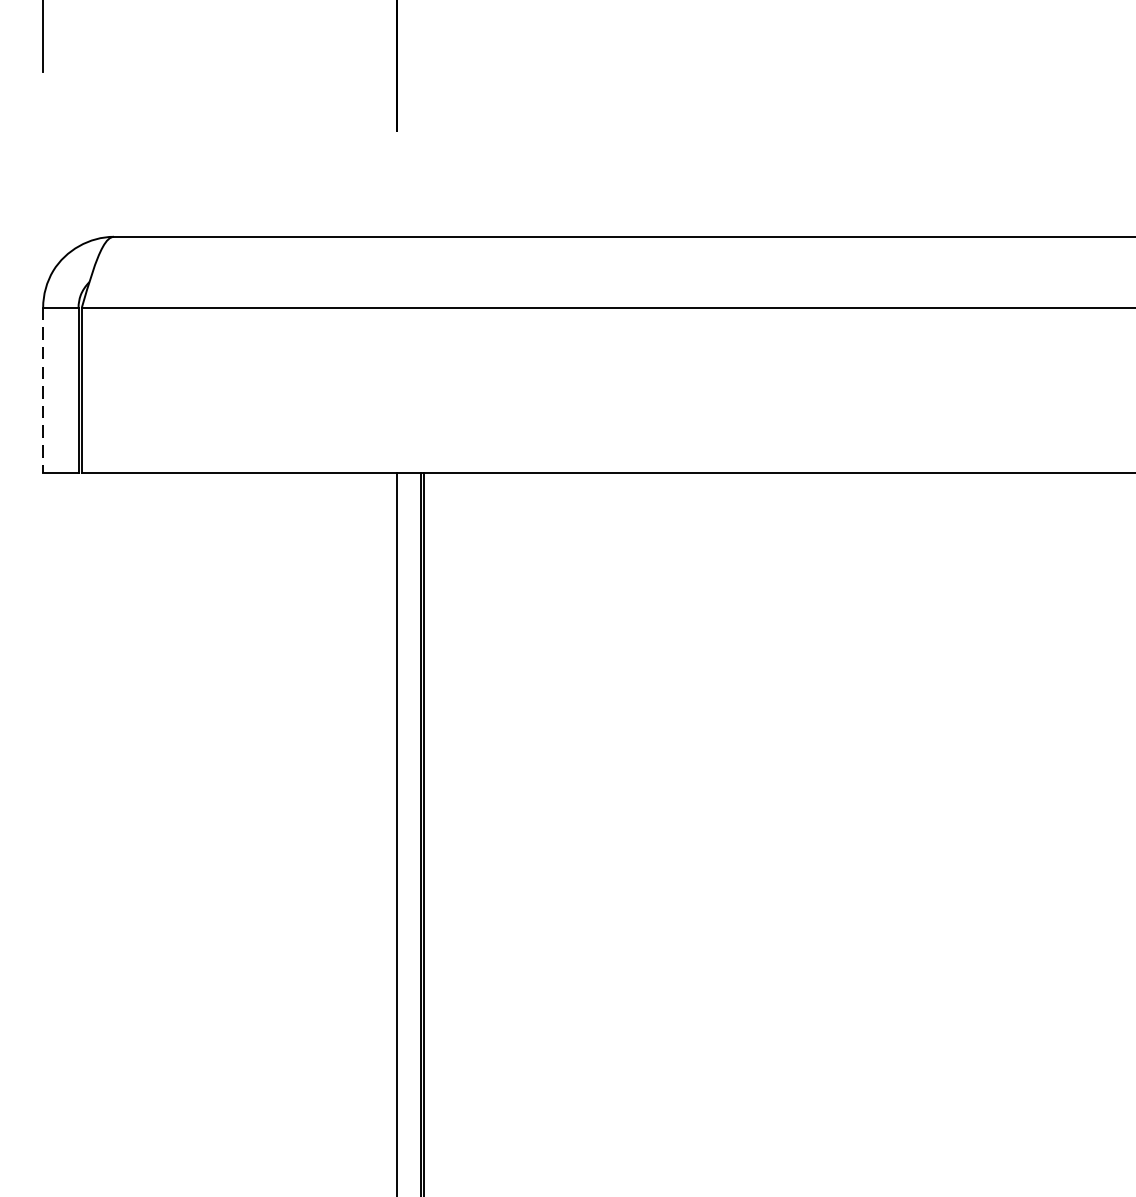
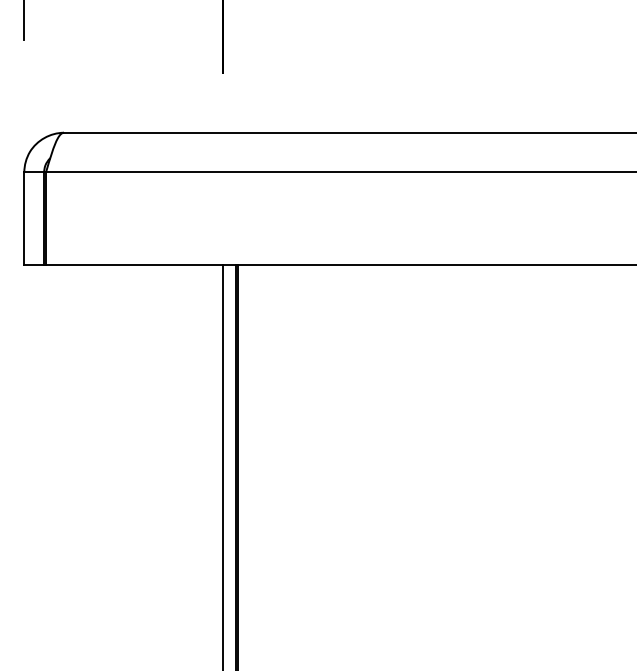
line: (43, 391) -> (24, 219), dashed -> solid

